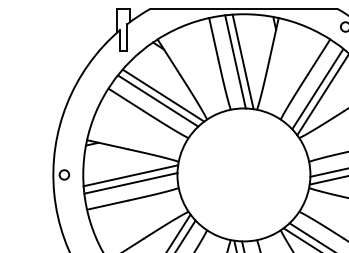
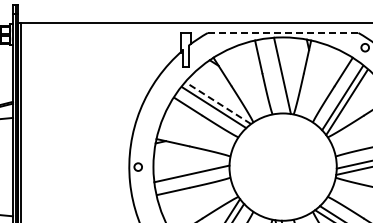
line: (244, 8) -> (283, 32), solid -> dashed
line: (235, 61) -> (276, 75), removed
line: (163, 96) -> (218, 103), solid -> dashed
line: (130, 175) -> (191, 167), removed

